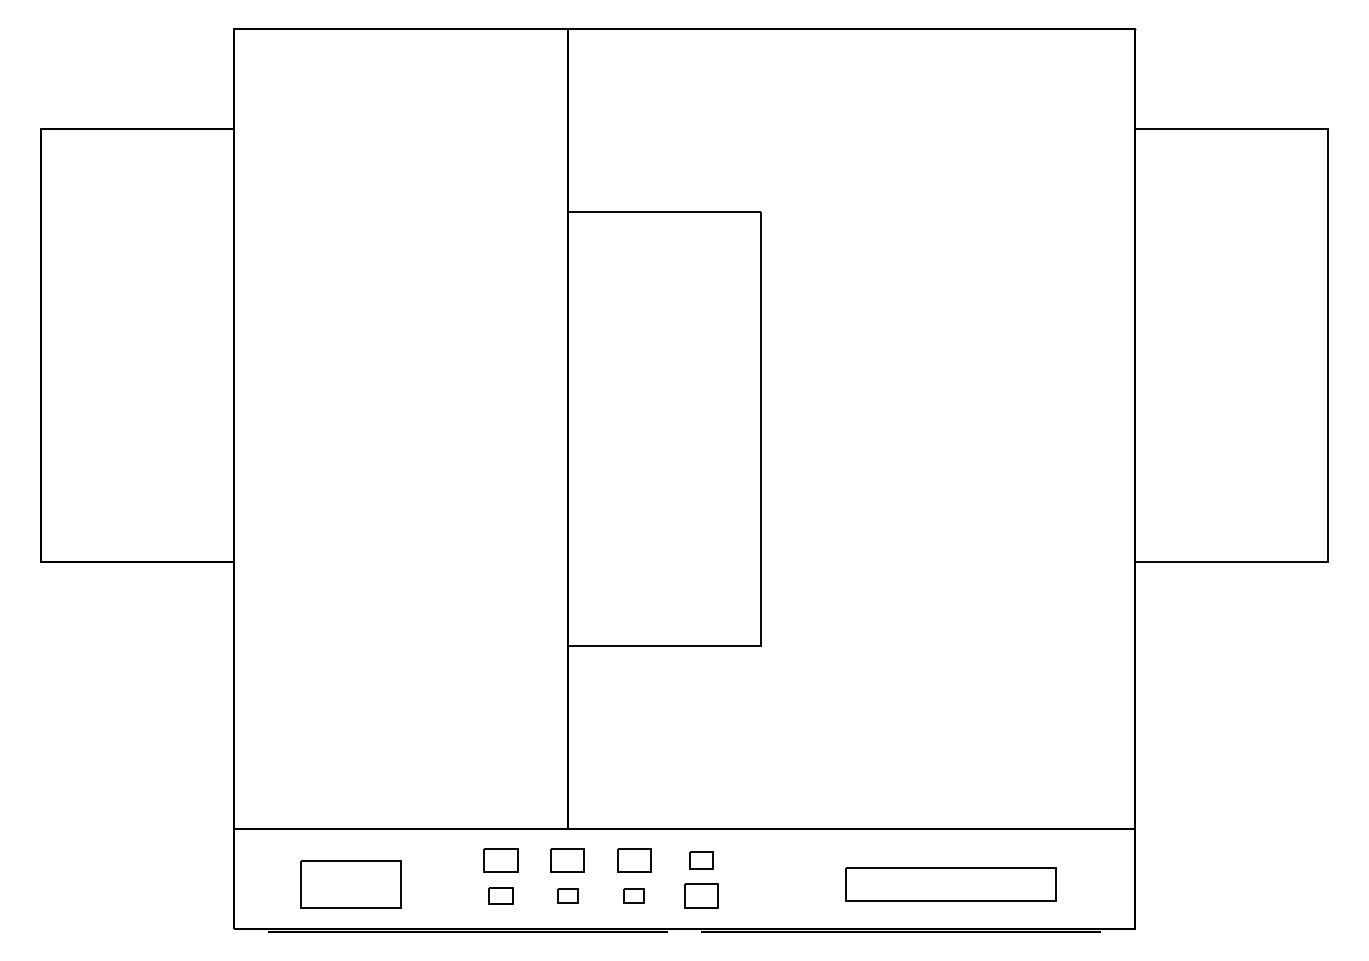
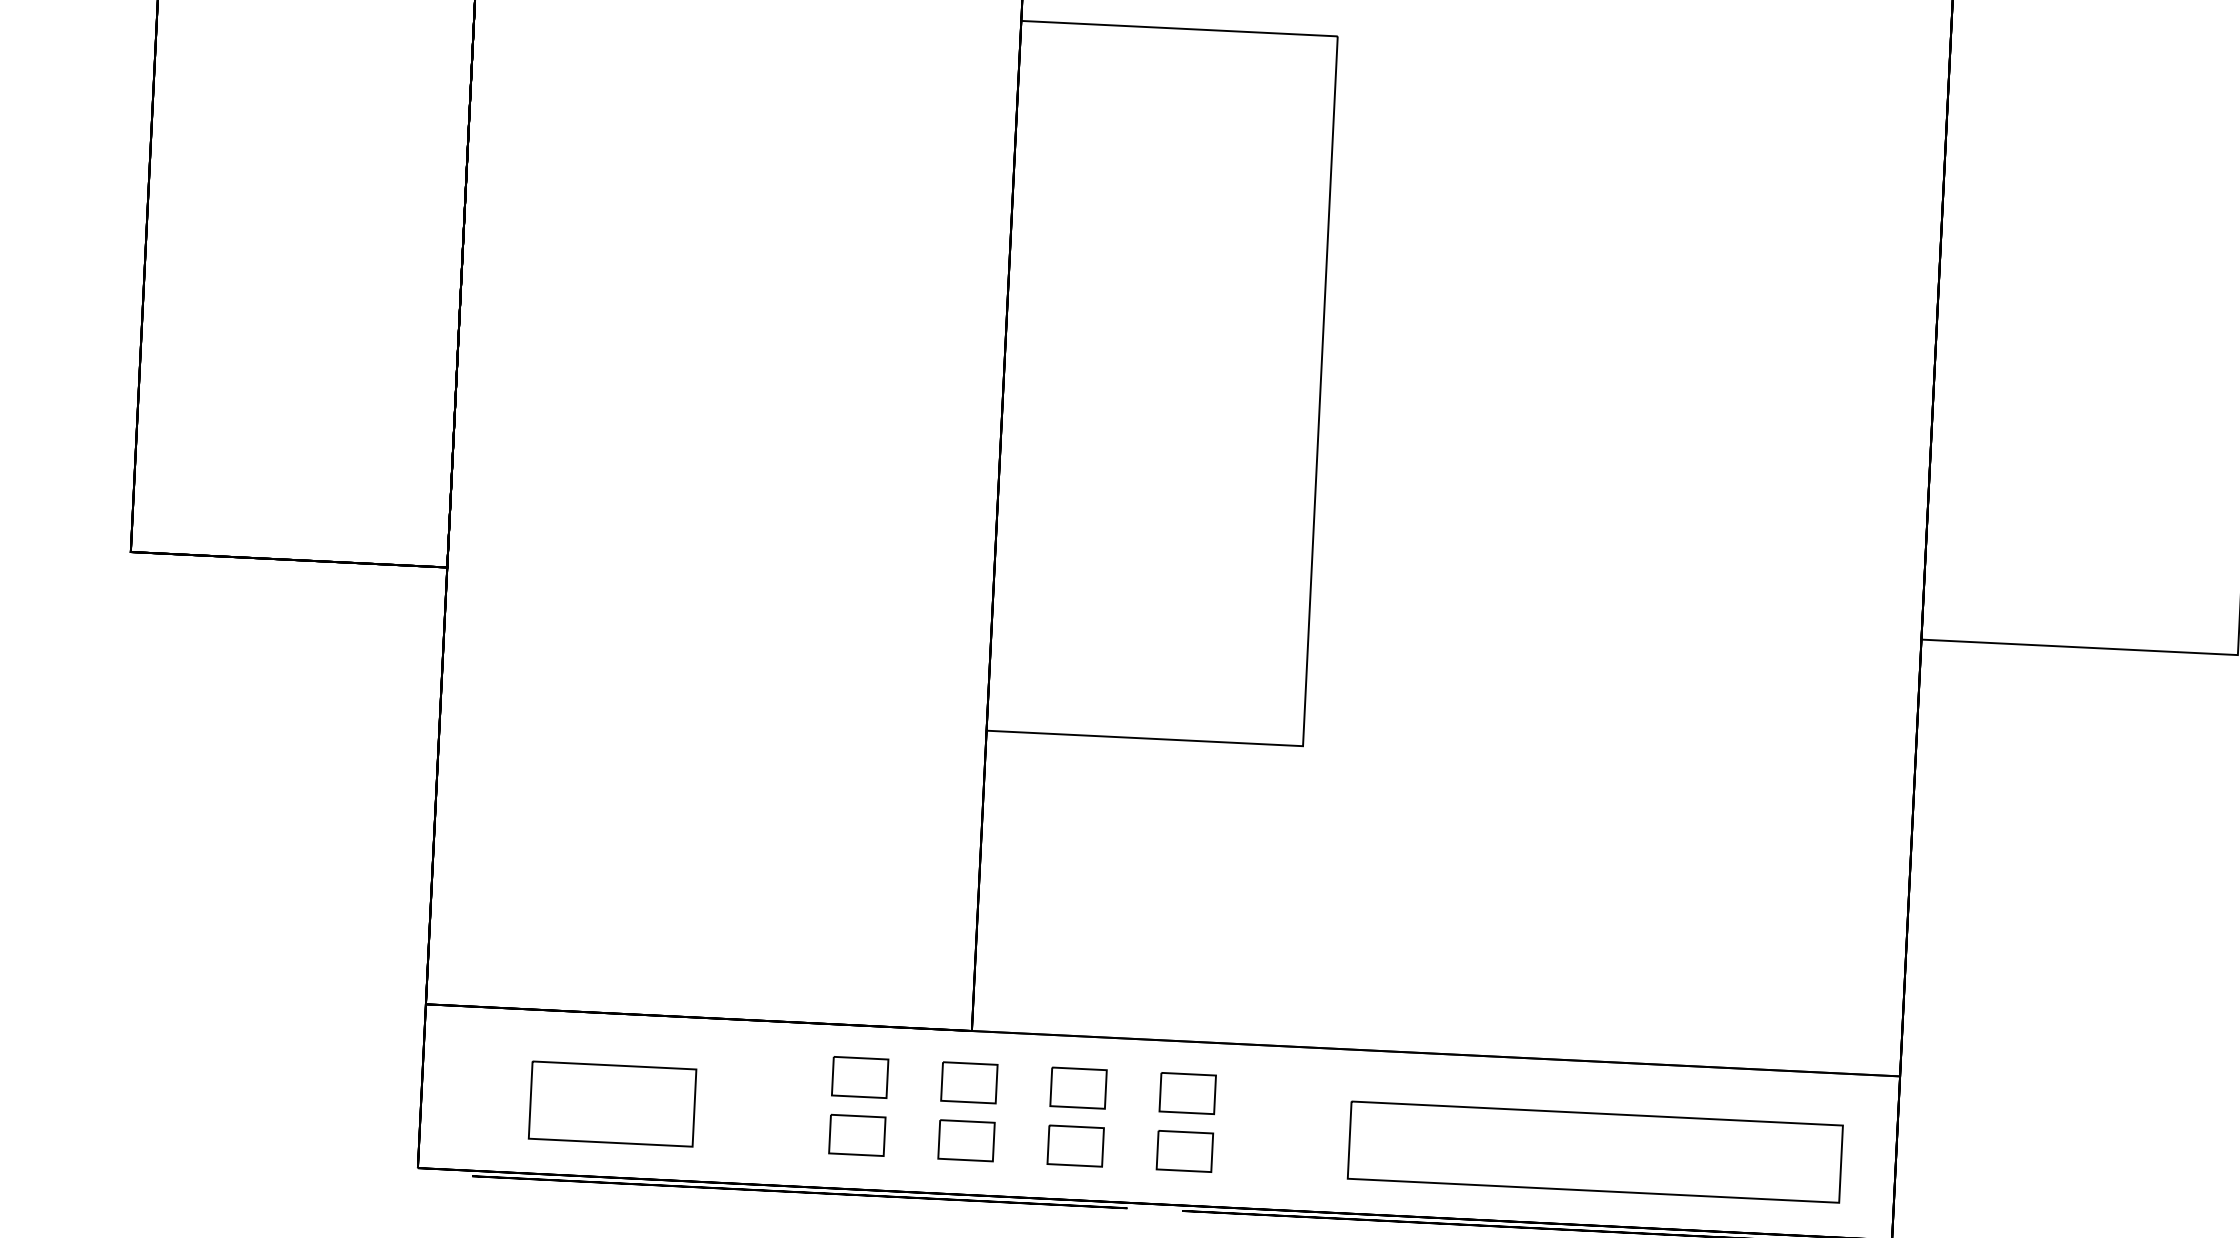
part: (701, 860) -> (1188, 1093), size x1.43
part: (950, 884) -> (1594, 1152), size x1.43
part: (500, 895) -> (856, 1134), size x1.43
part: (567, 895) -> (966, 1139), size x1.67
part: (634, 895) -> (1075, 1145), size x1.67

